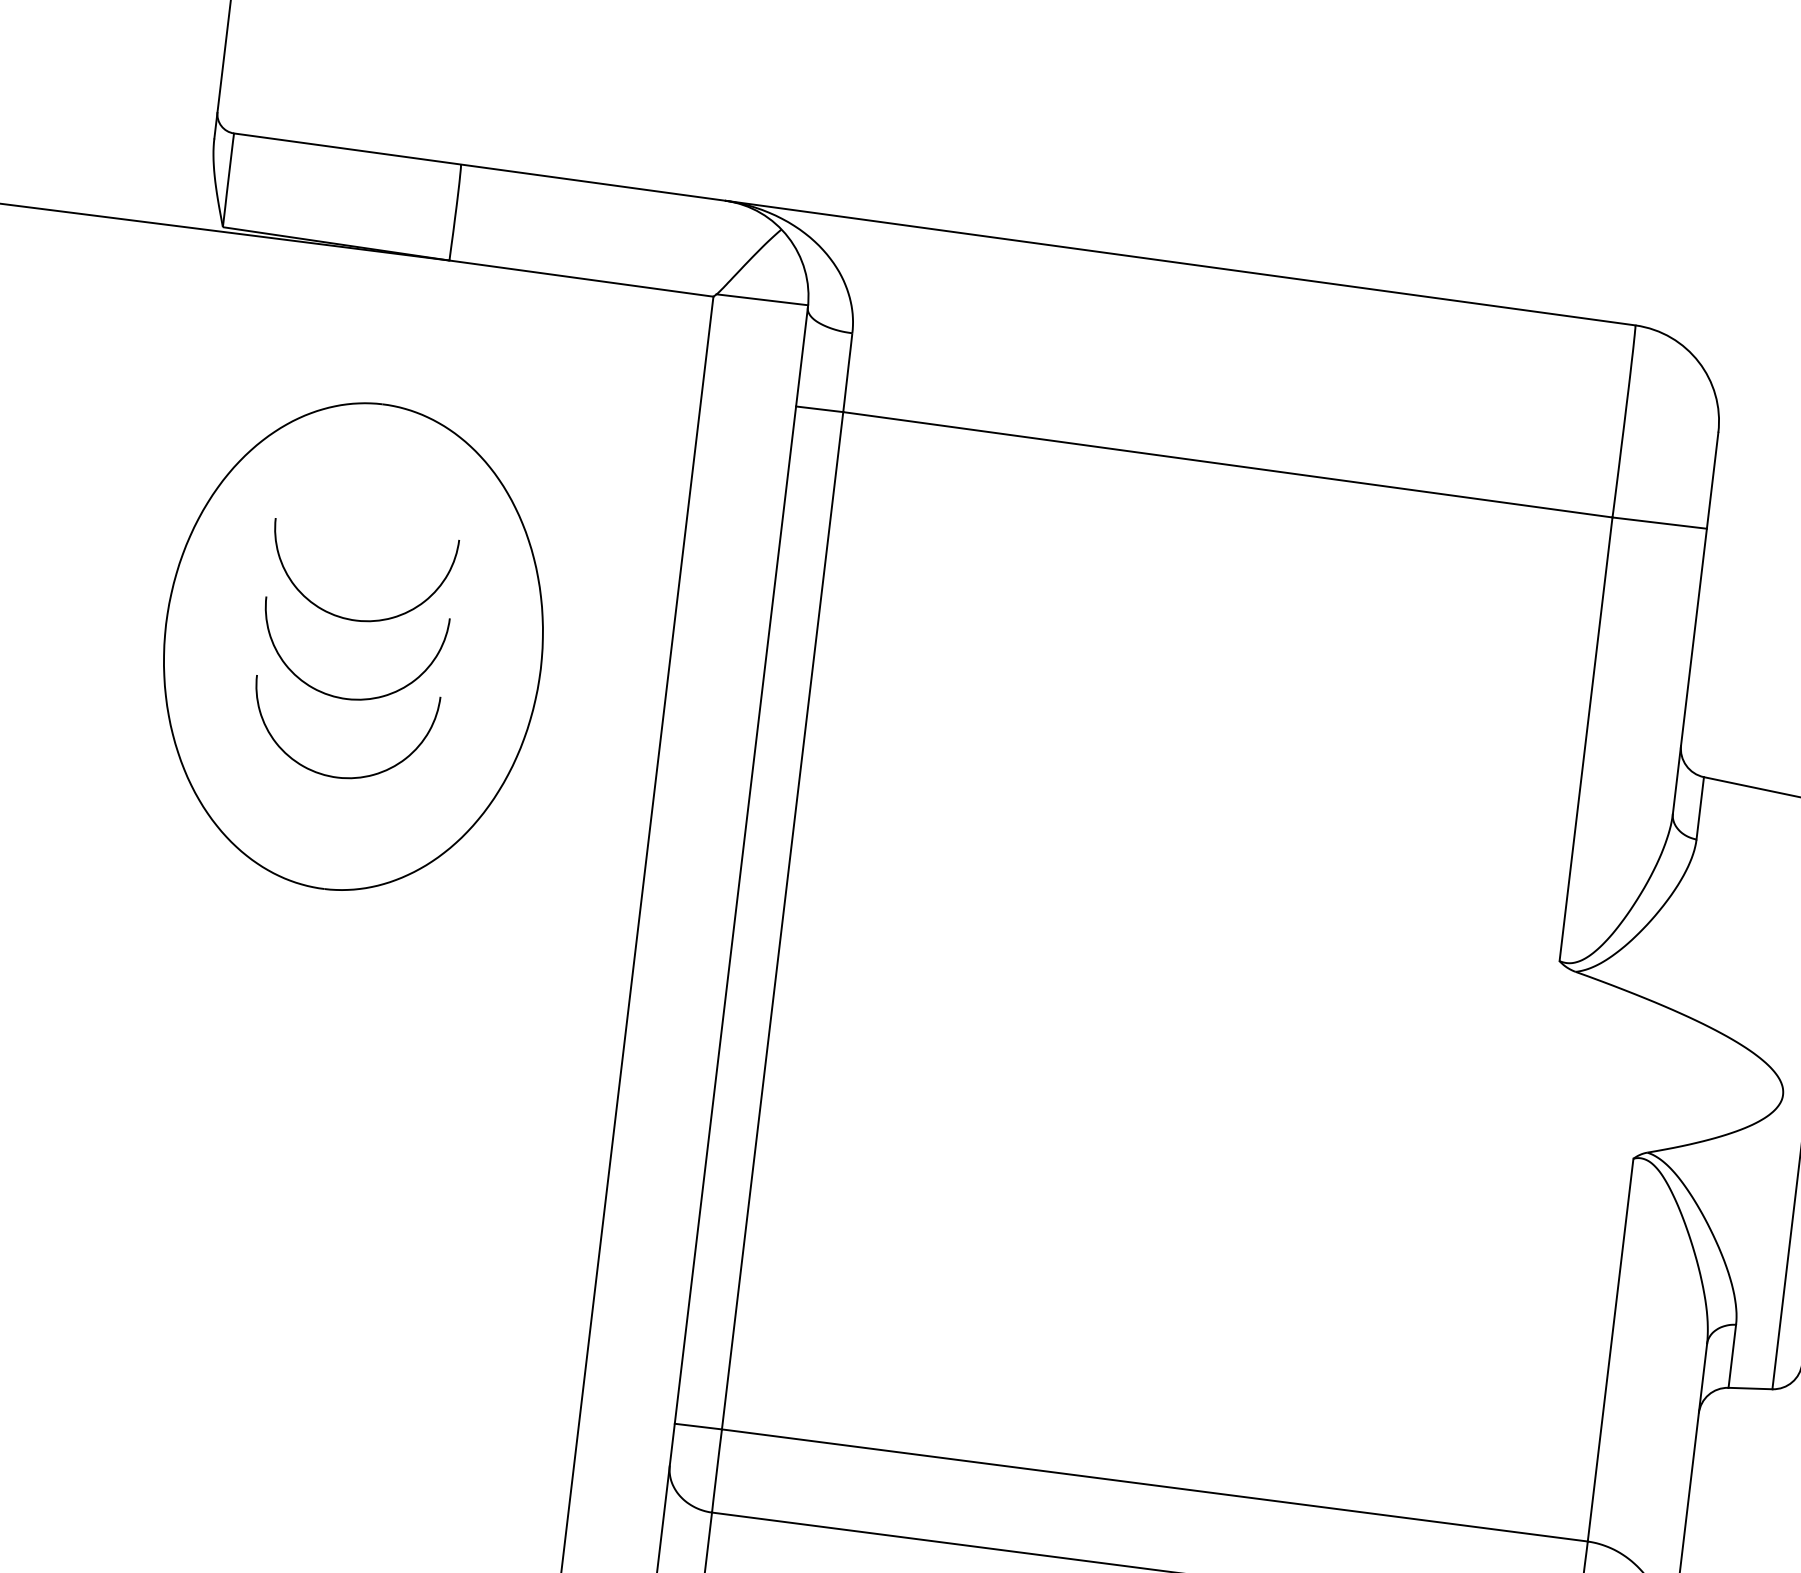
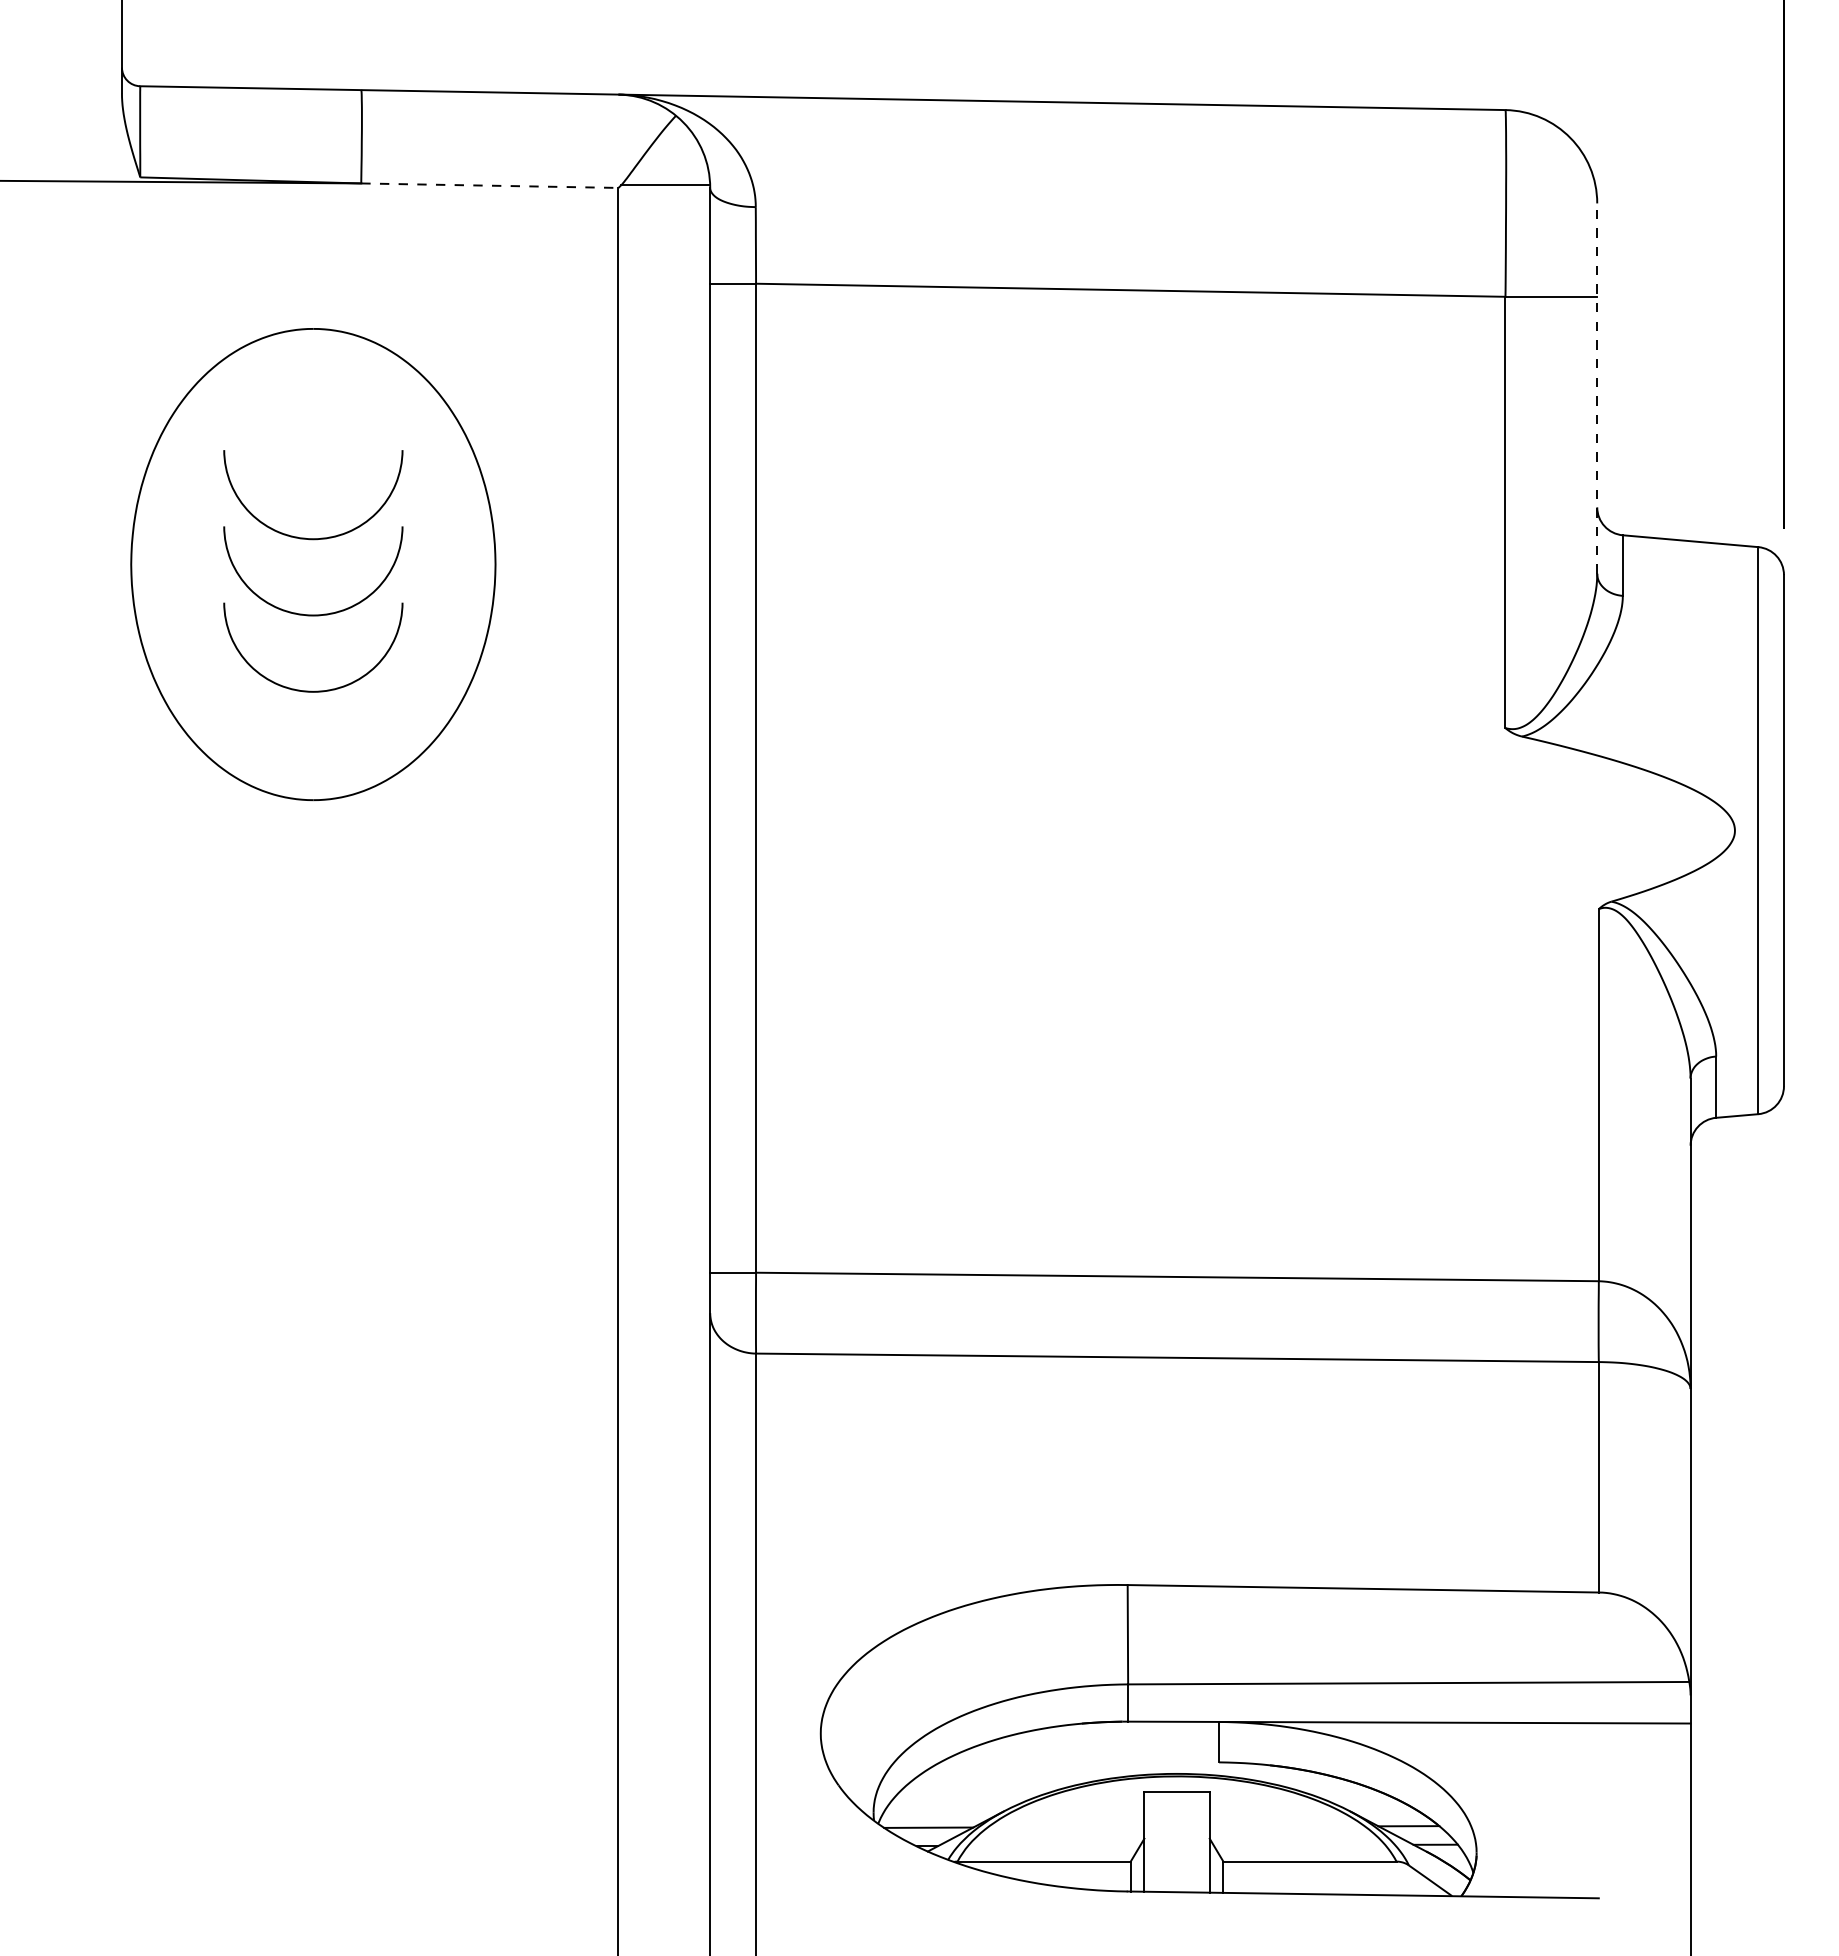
line: (581, 278) -> (489, 185), solid -> dashed
line: (1695, 623) -> (1597, 388), solid -> dashed

